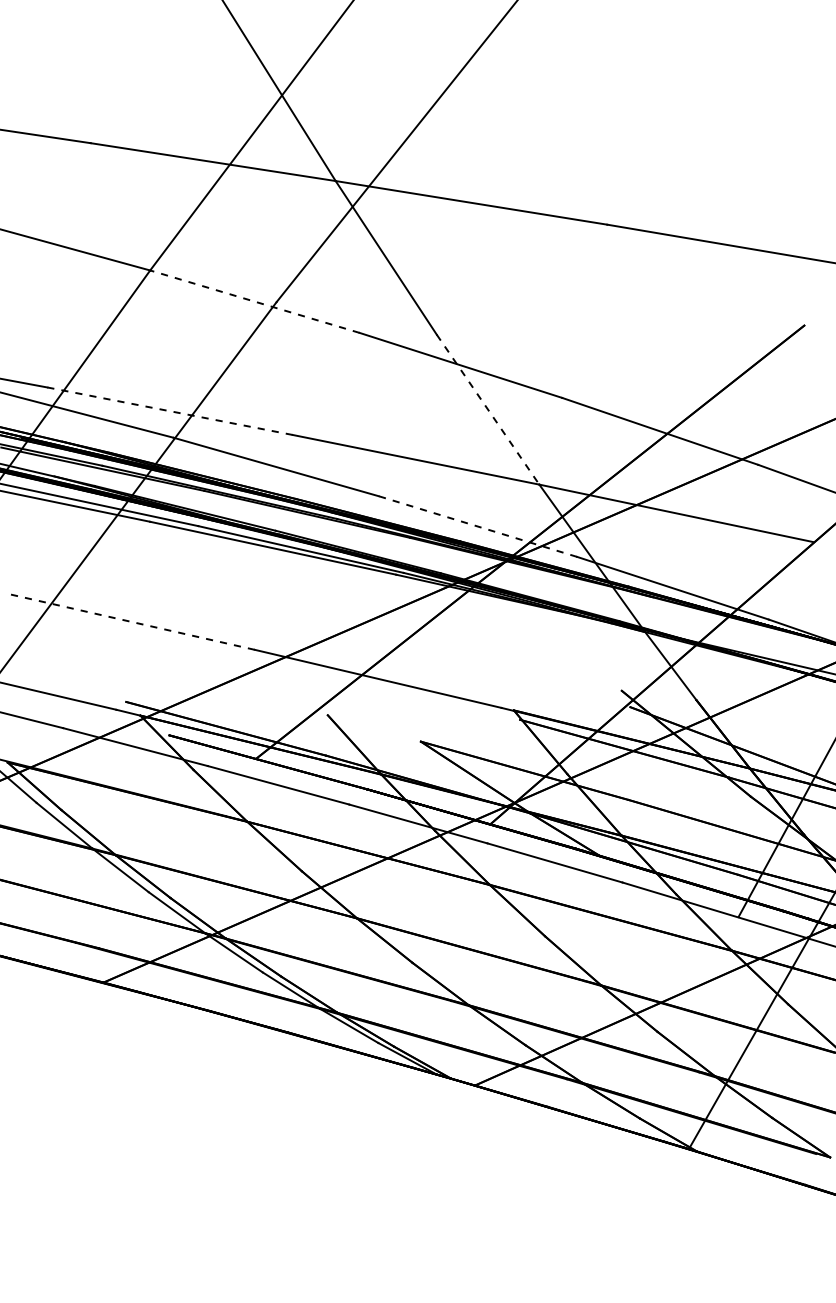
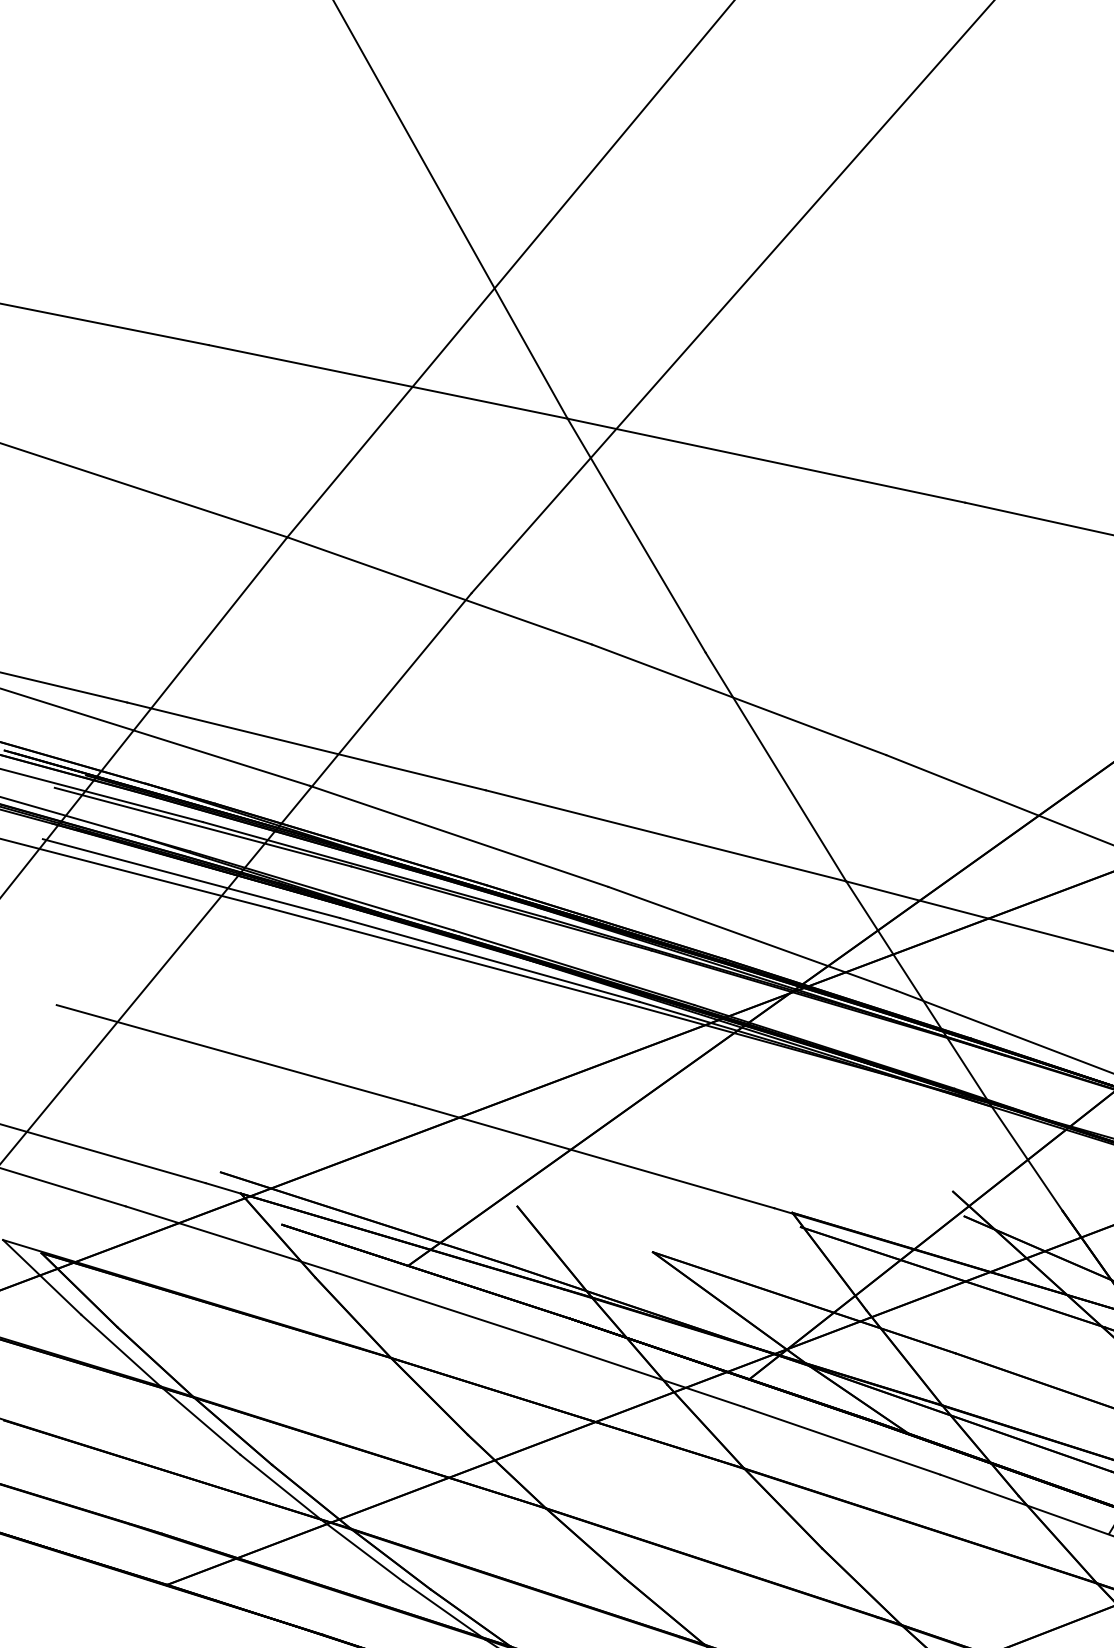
line: (254, 301) -> (439, 590), dashed -> solid
line: (488, 409) -> (776, 766), dashed -> solid
line: (170, 411) -> (307, 746), dashed -> solid
line: (477, 526) -> (751, 938), dashed -> solid
line: (132, 622) -> (235, 1055), dashed -> solid

